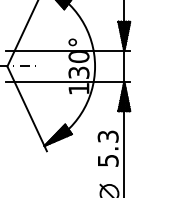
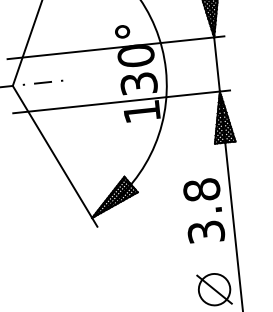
text: (107, 148) -> (202, 210), 5.3 -> 3.8

